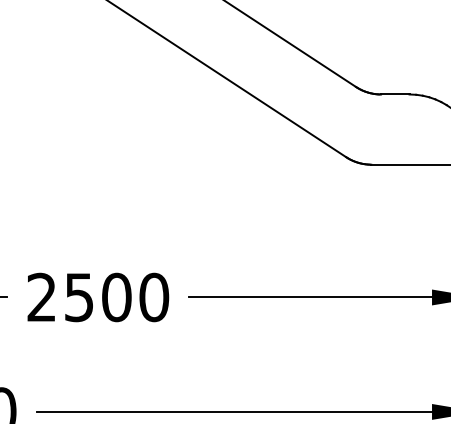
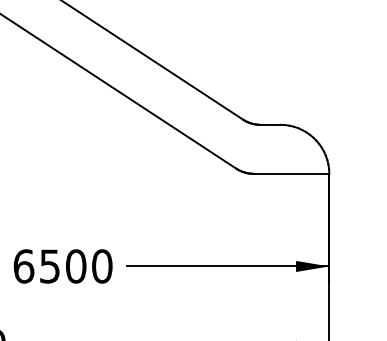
text: (41, 297) -> (23, 266), 2500 -> 6500

